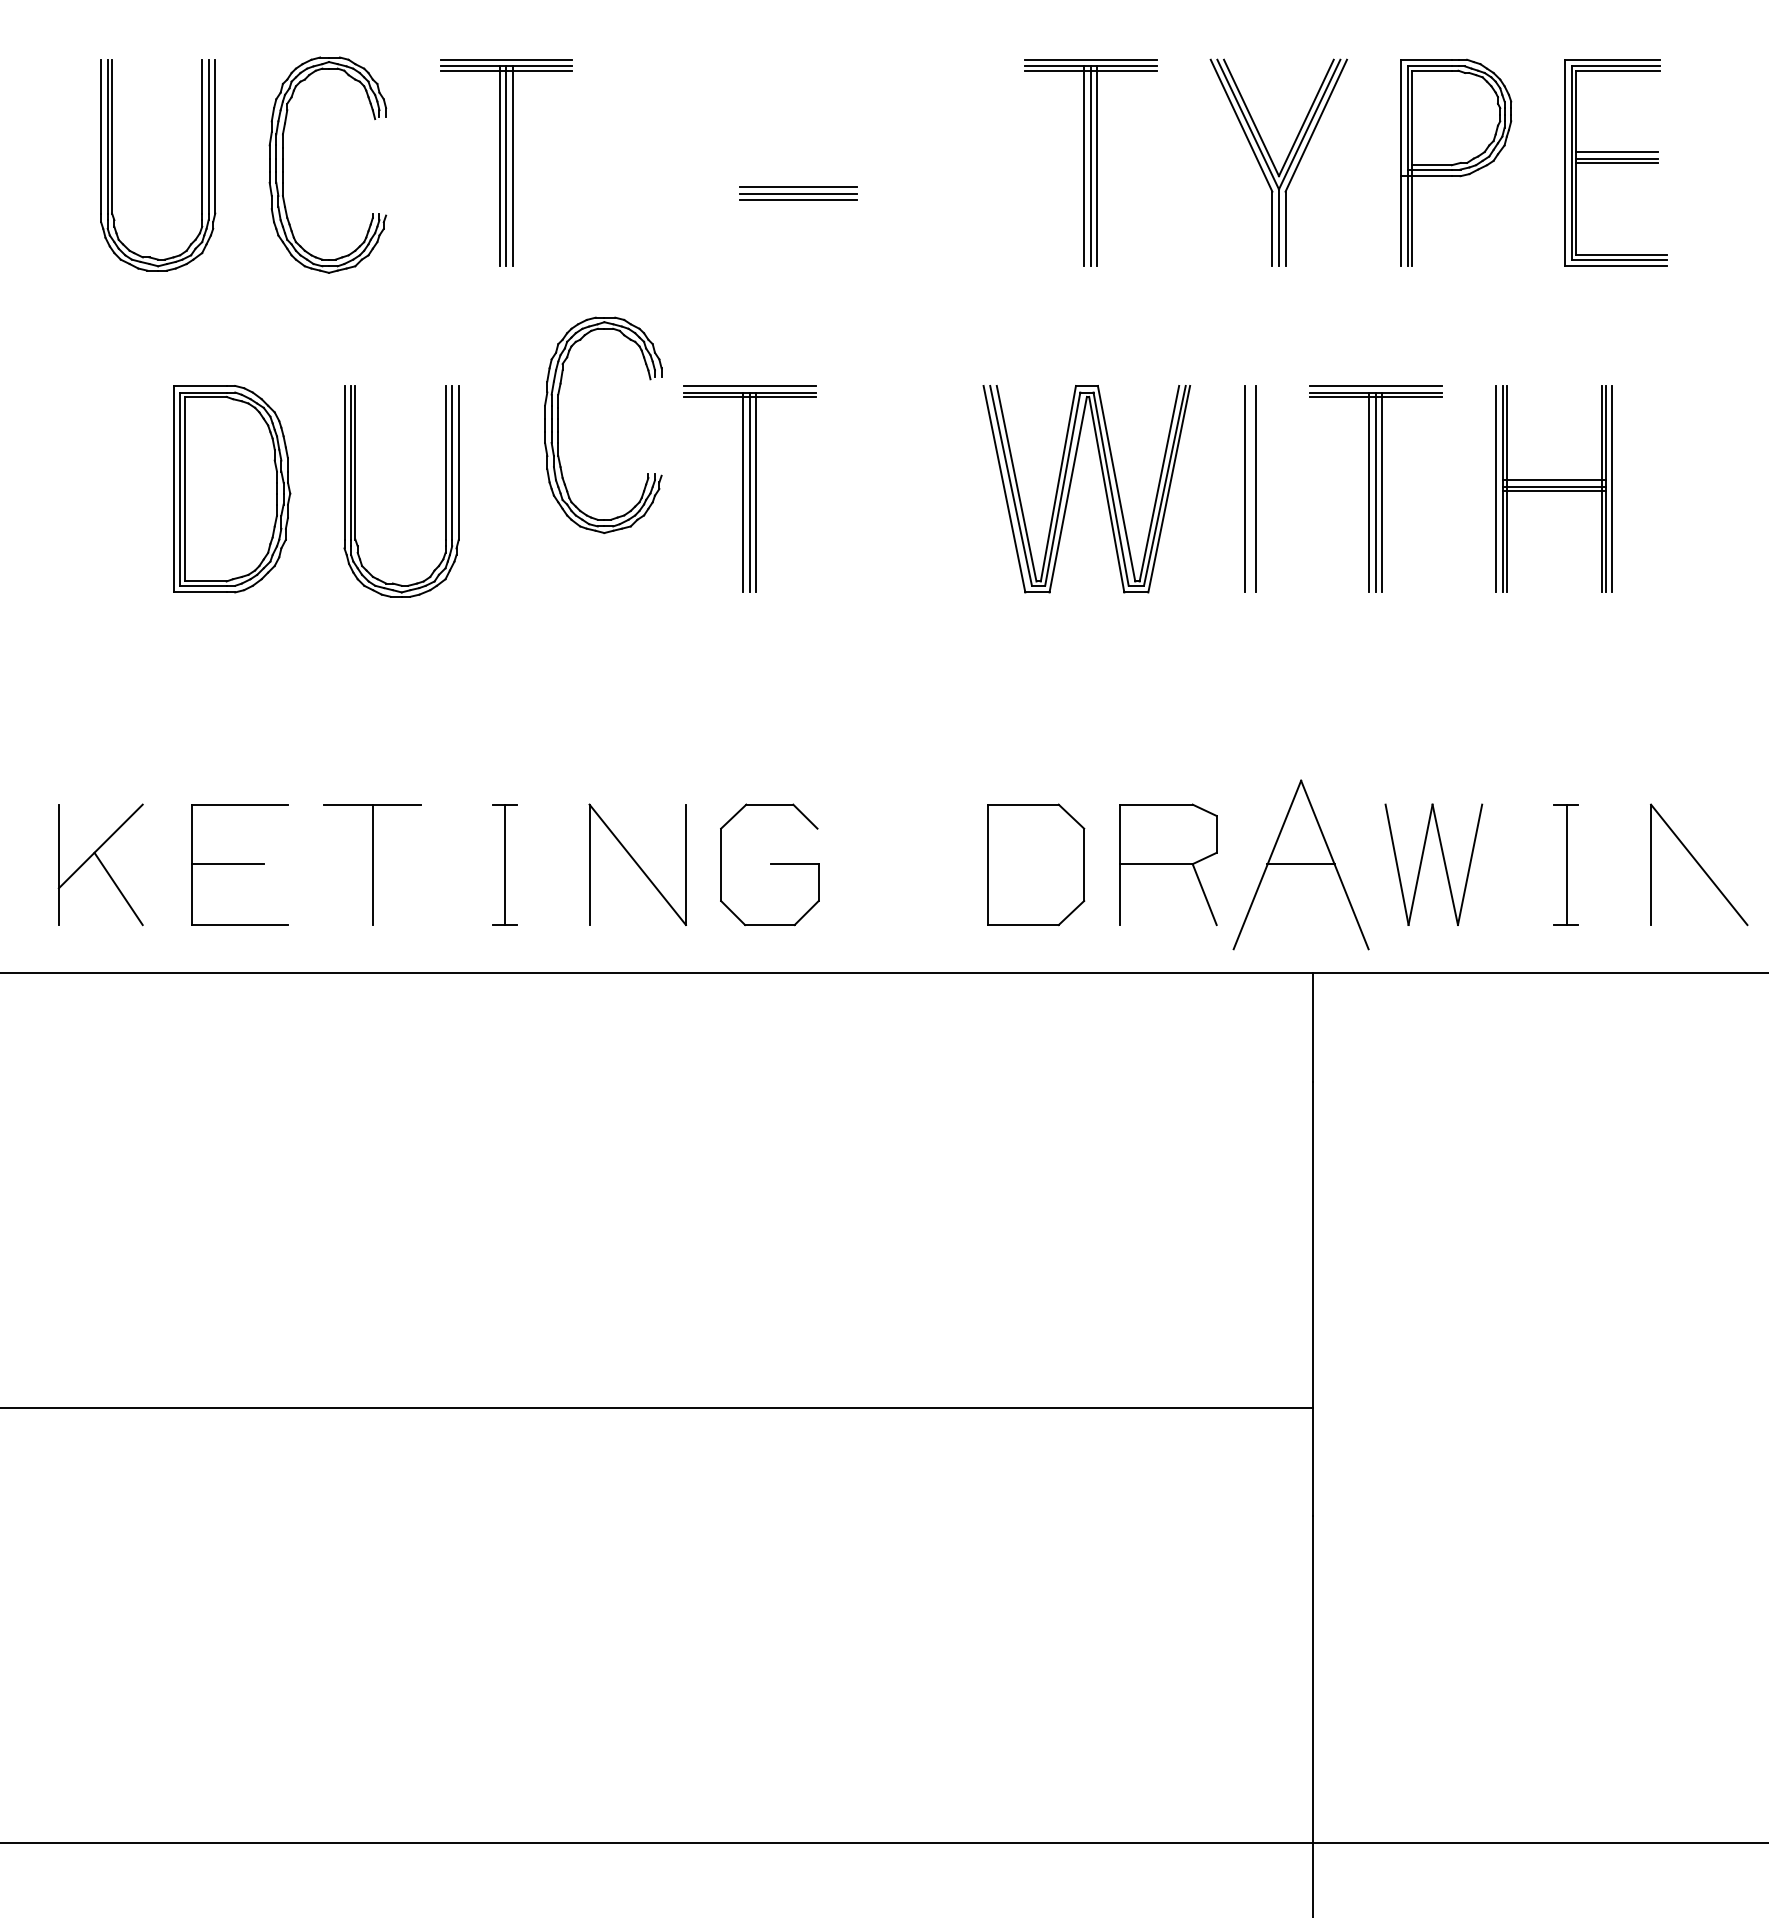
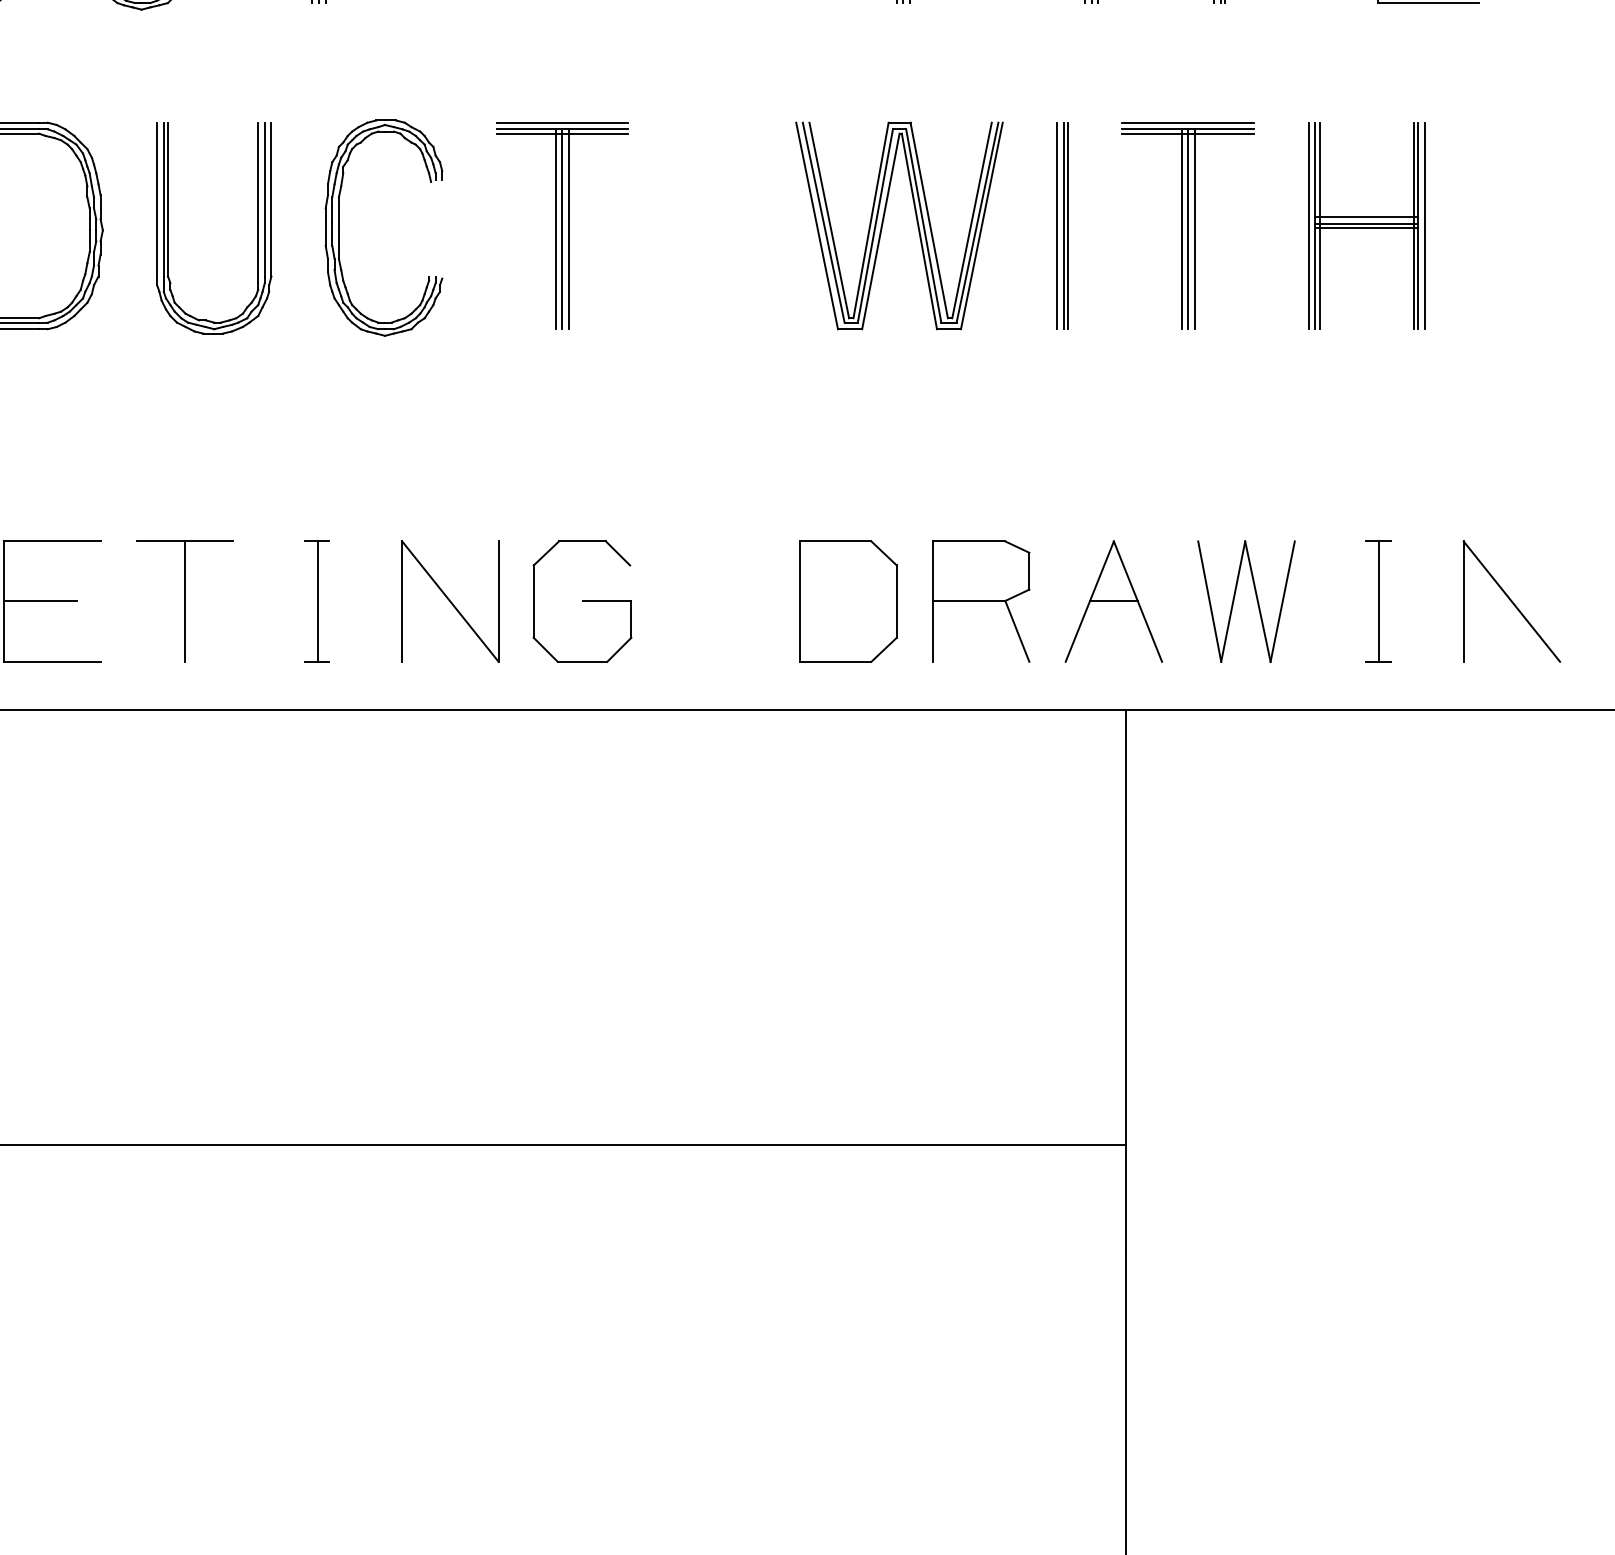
part: (558, 424) -> (339, 227), moved
line: (1251, 488) -> (1064, 225), added
part: (1301, 864) -> (1114, 601), size x0.71

